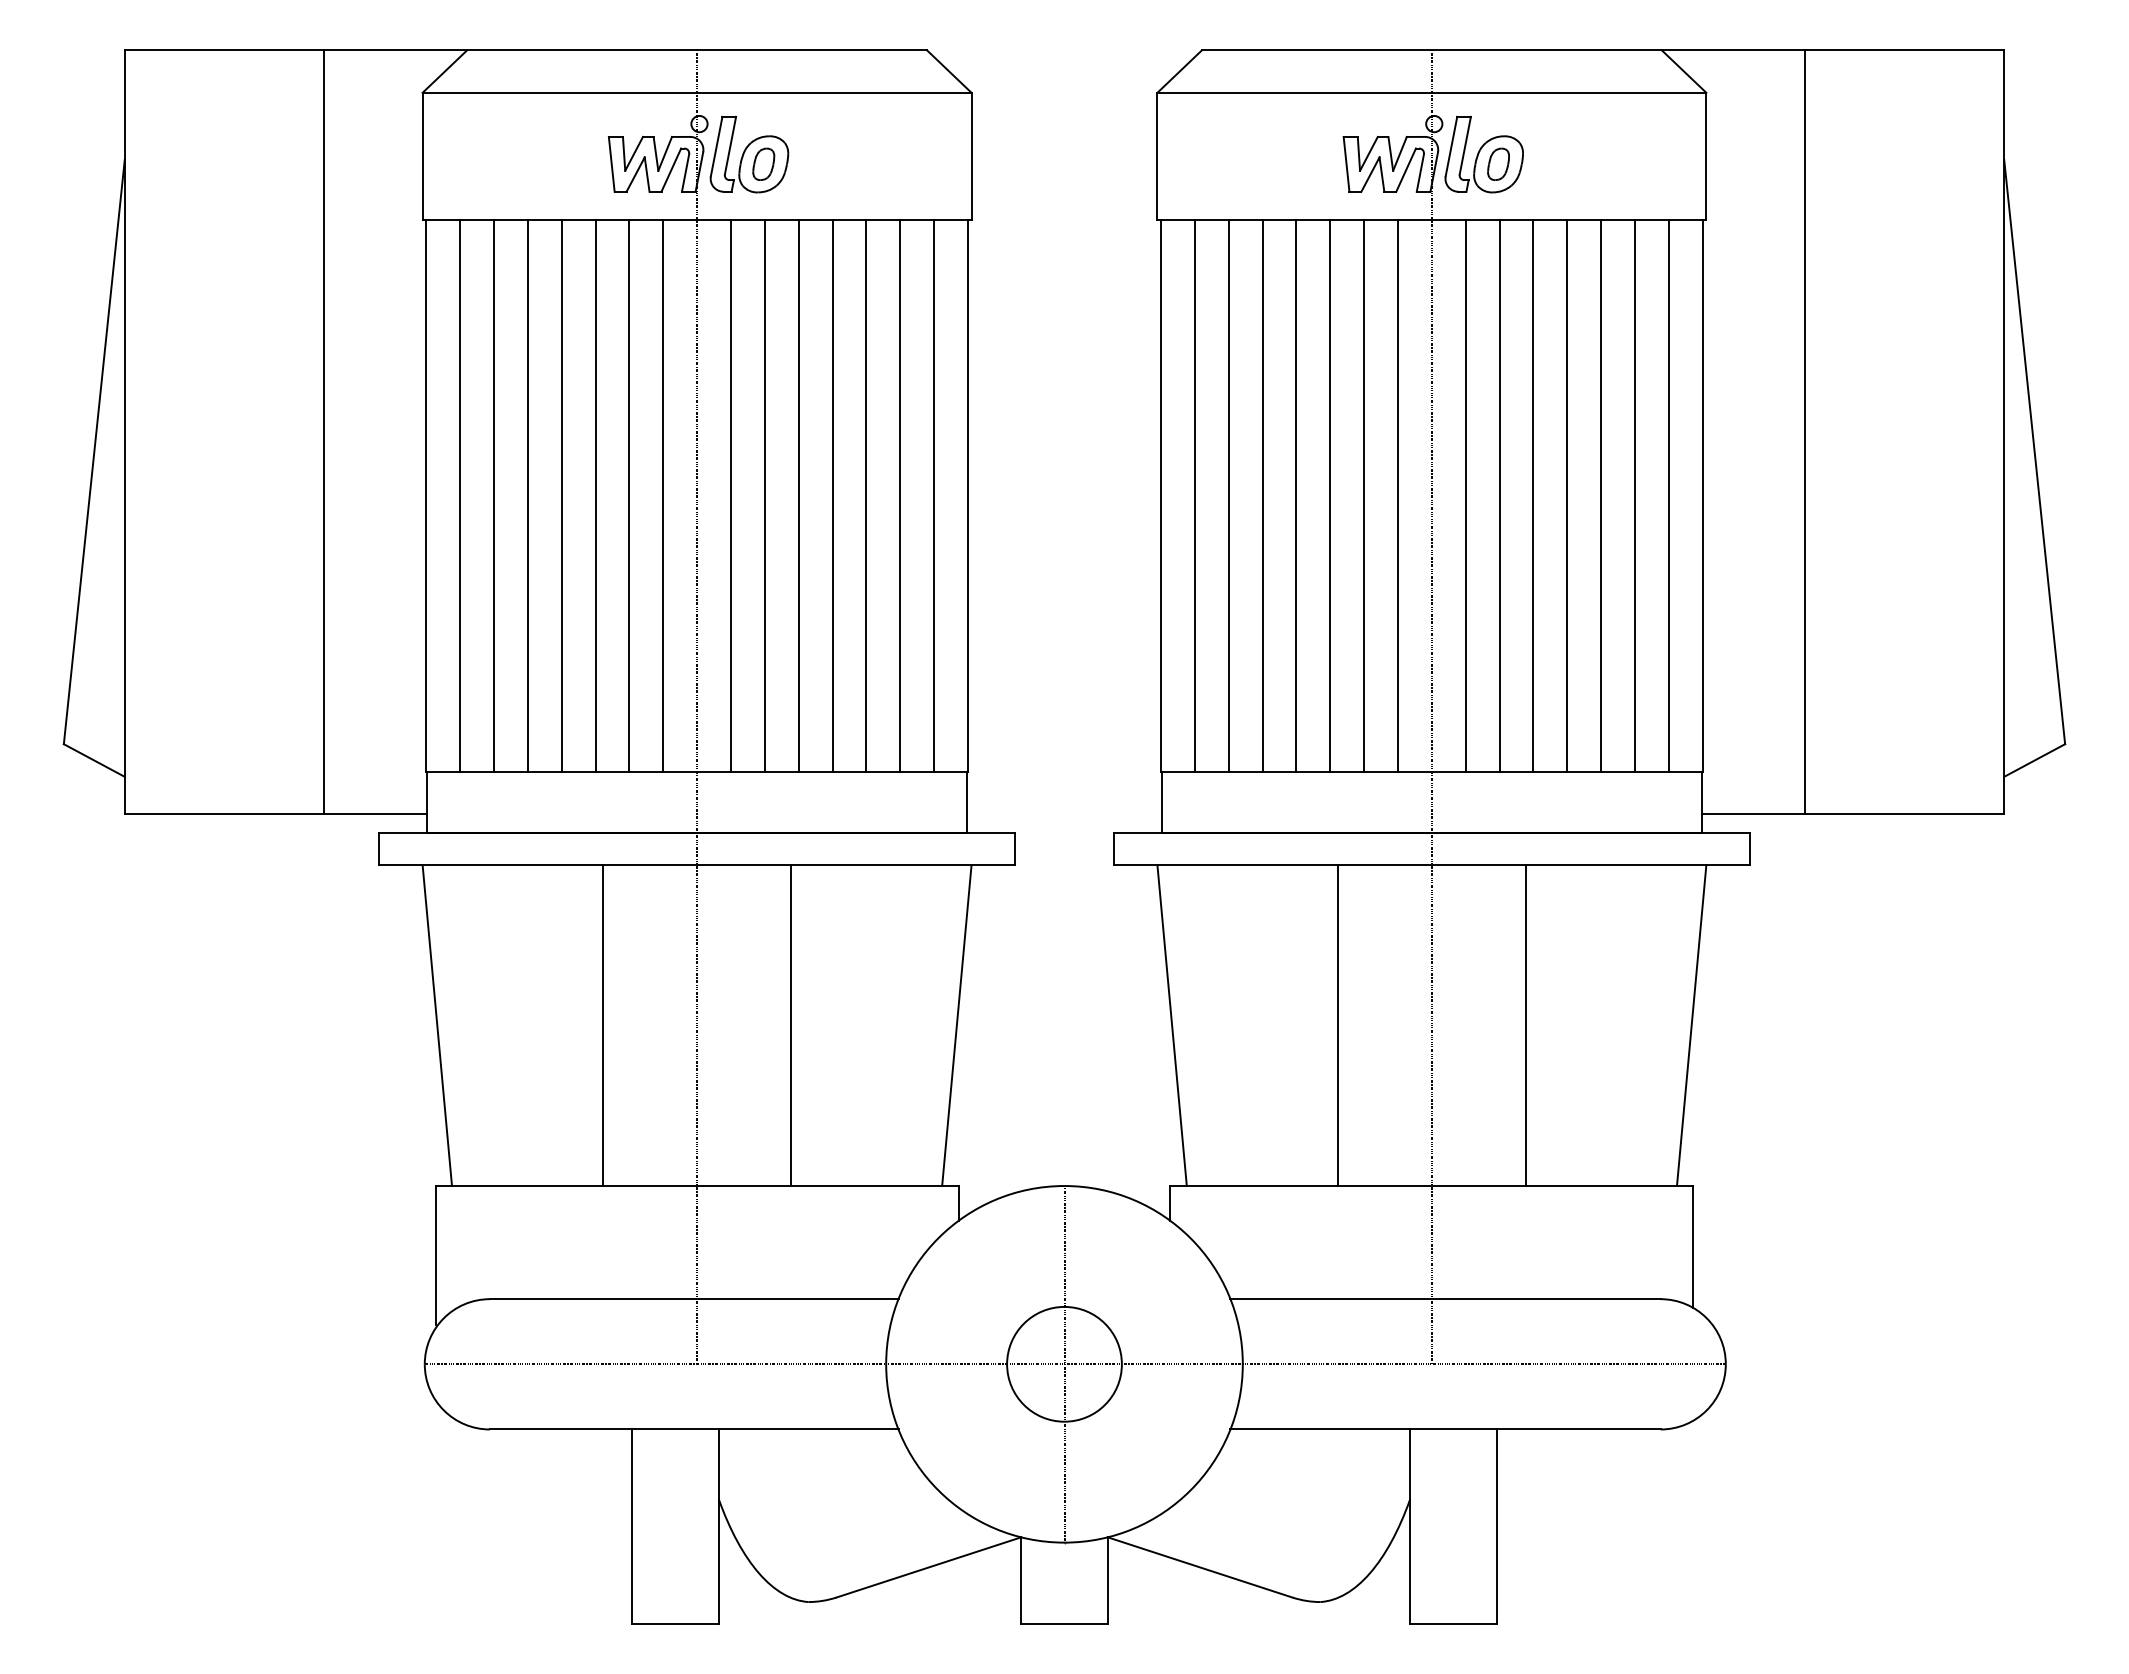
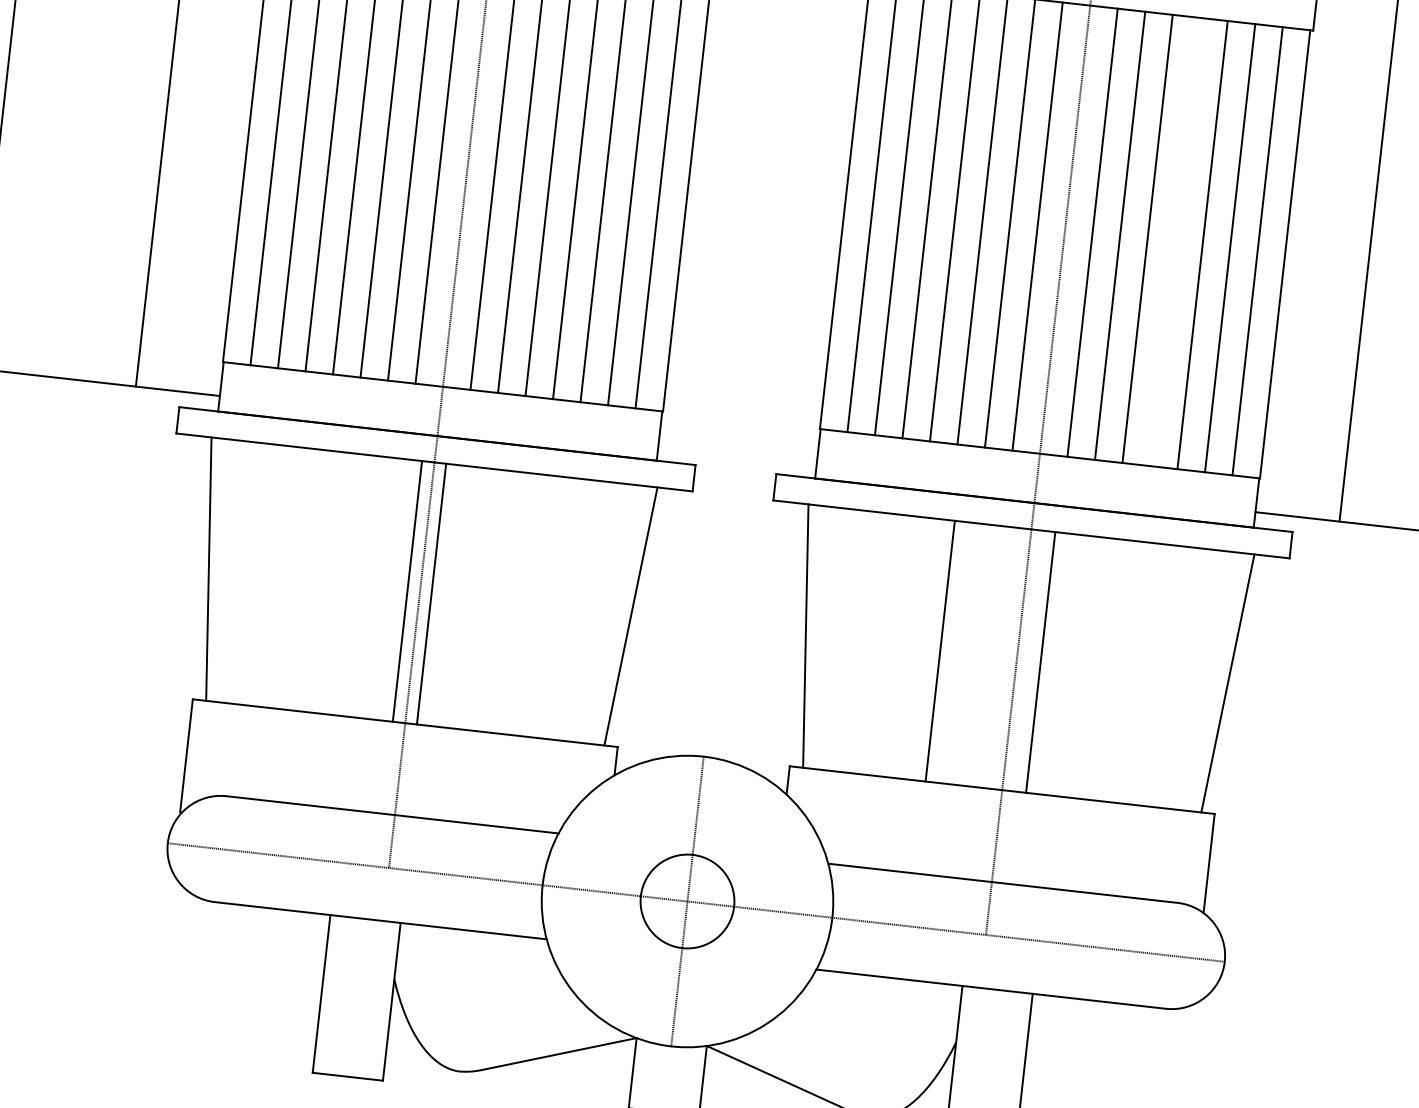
line: (1567, 495) -> (1175, 241), removed
line: (602, 1025) -> (407, 591), moved
line: (791, 1025) -> (431, 594), moved
line: (1526, 1025) -> (1040, 662), moved

